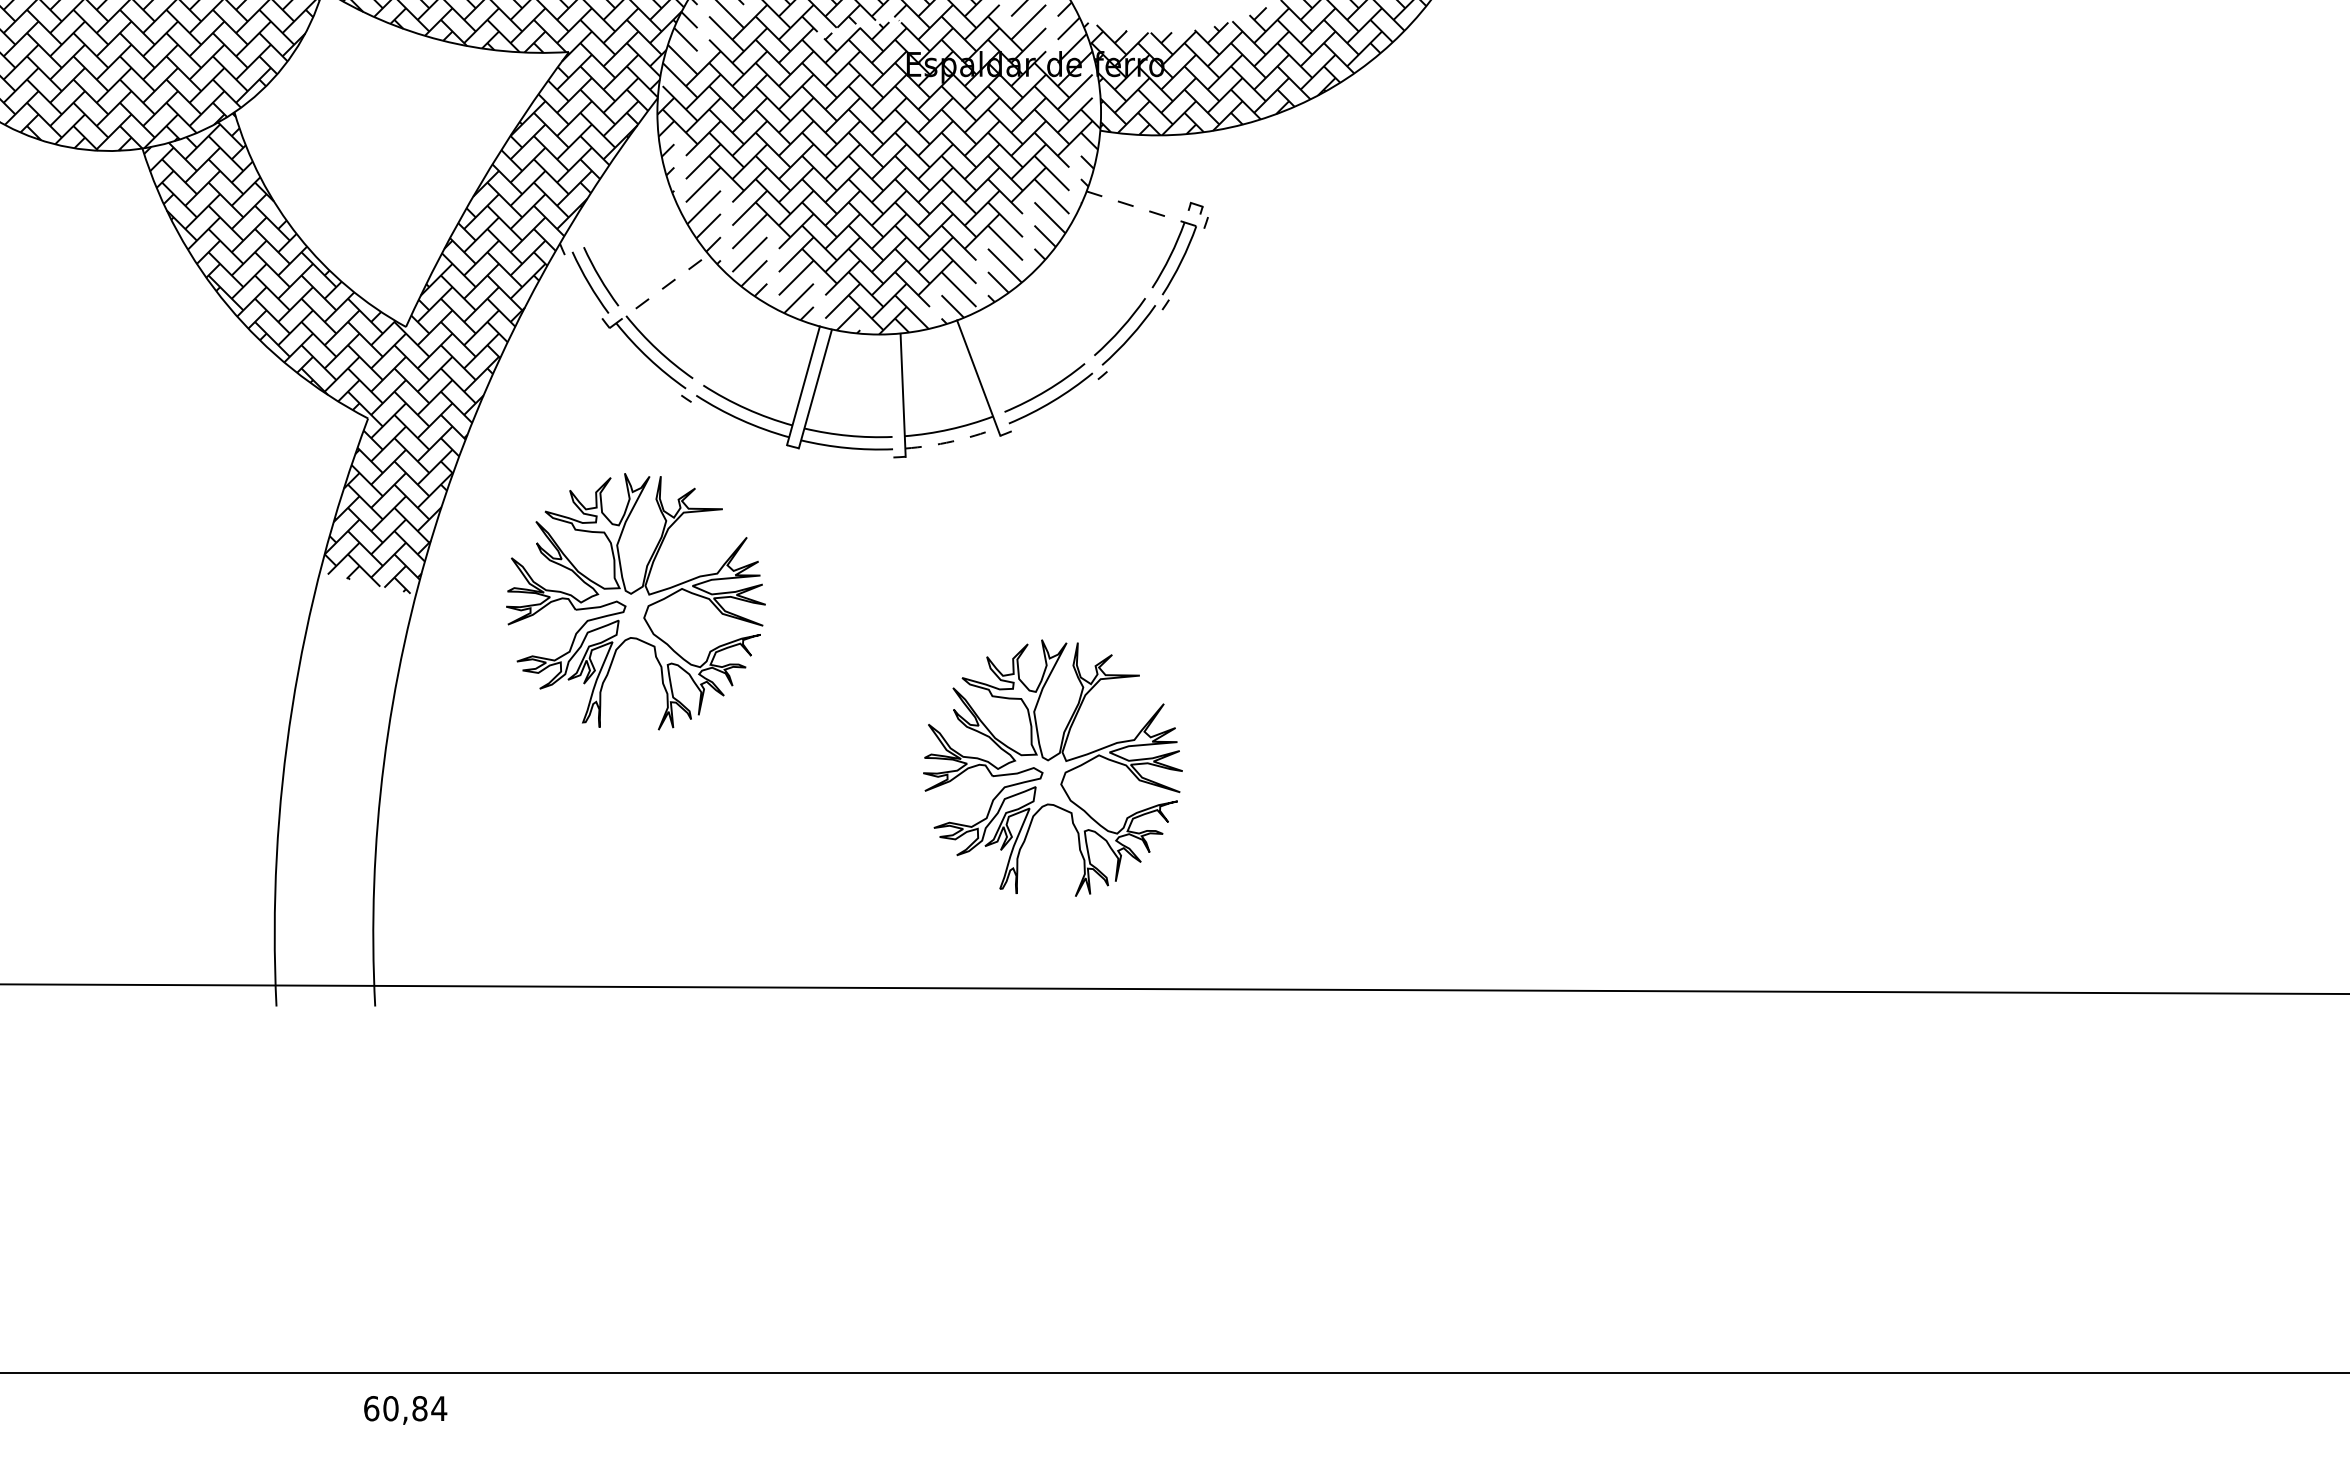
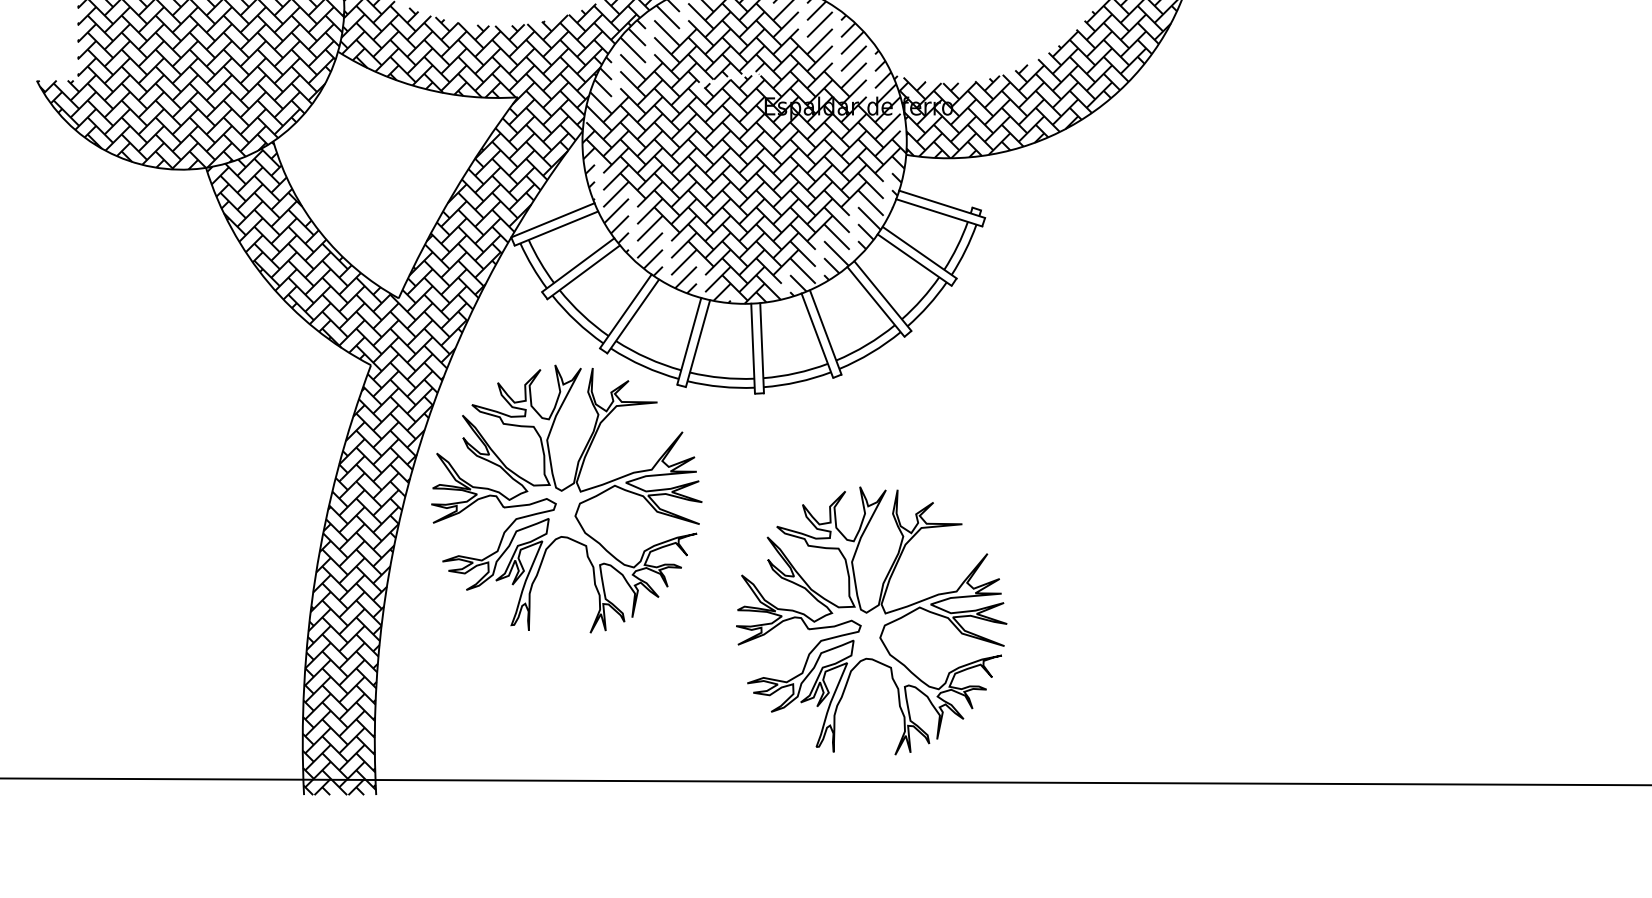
line: (1149, 198) -> (942, 204), added
line: (1145, 210) -> (939, 213), dashed -> solid
line: (616, 219) -> (552, 219), added
line: (621, 231) -> (556, 228), added
line: (1118, 264) -> (919, 252), added
line: (1111, 274) -> (914, 259), added
line: (651, 281) -> (578, 265), added
line: (658, 291) -> (583, 272), dashed -> solid
line: (1068, 323) -> (883, 295), added
line: (1058, 331) -> (875, 301), added
line: (716, 344) -> (625, 311), added
line: (726, 351) -> (633, 316), added
line: (989, 373) -> (825, 332), added
line: (890, 395) -> (752, 348), added
arc: (952, 441) -> (798, 382), dashed -> solid
part: (635, 601) -> (566, 499), size x1.43
part: (1052, 767) -> (871, 620), size x1.43
hatch: (344, 789) -> (353, 636), added

